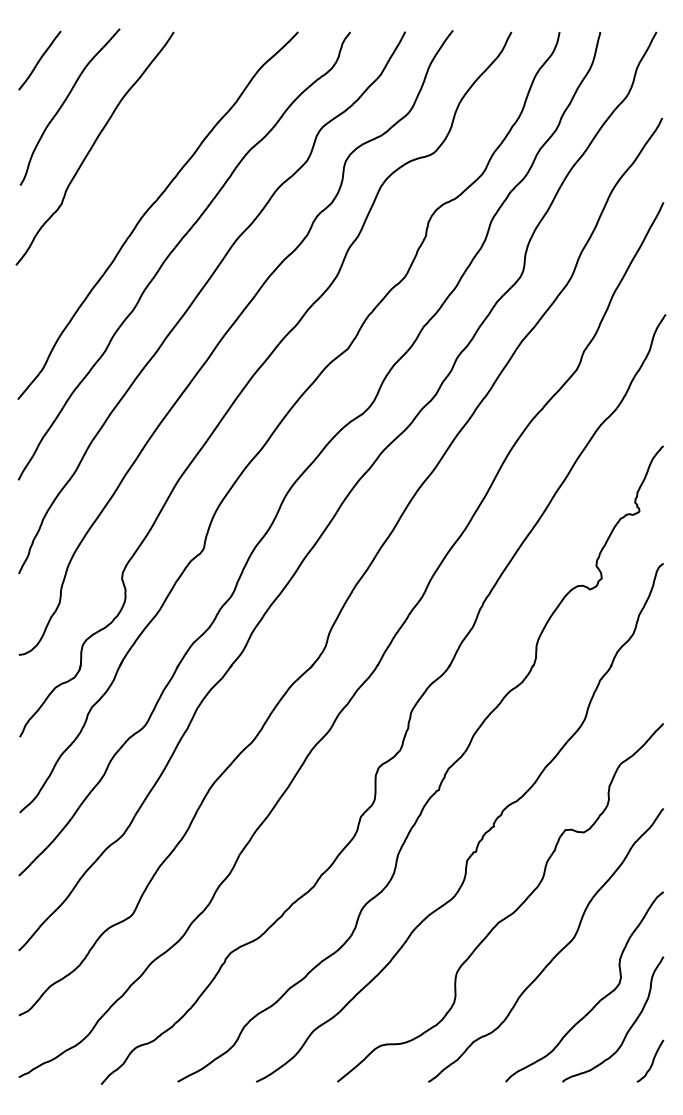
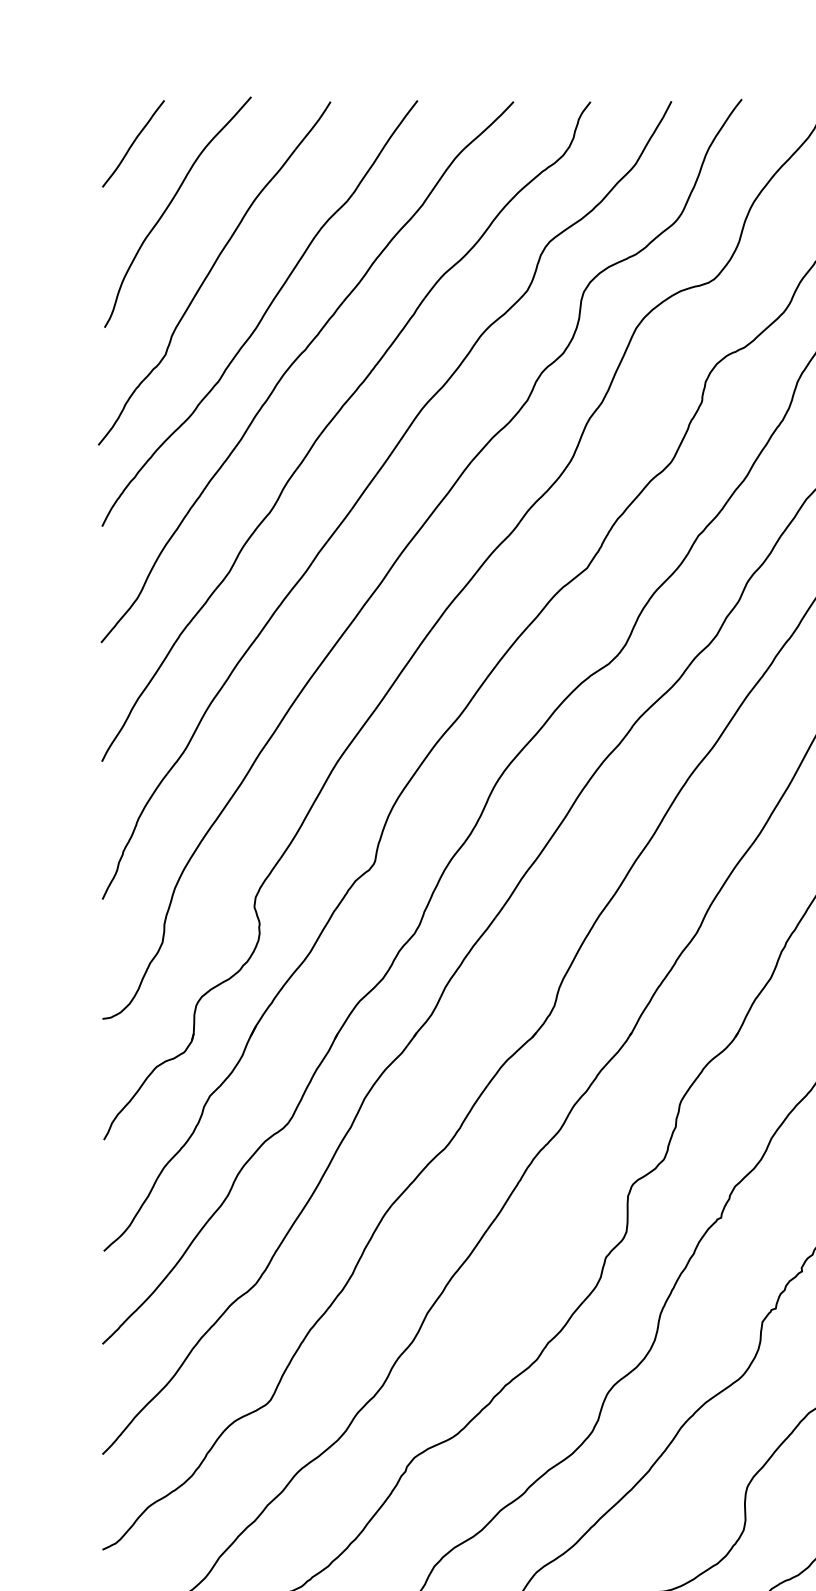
curve: (127, 176) -> (262, 314), added

